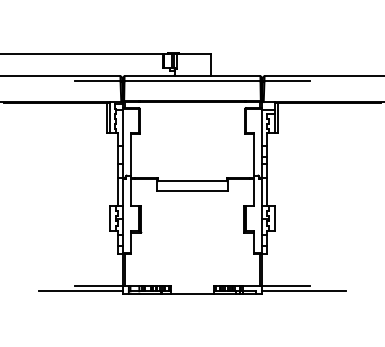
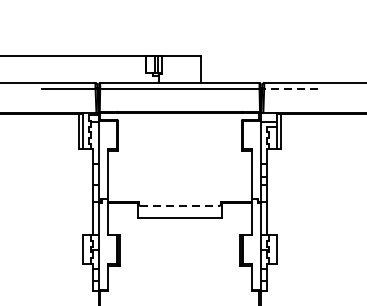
line: (287, 81) -> (291, 88), solid -> dashed
line: (192, 181) -> (179, 206), solid -> dashed

